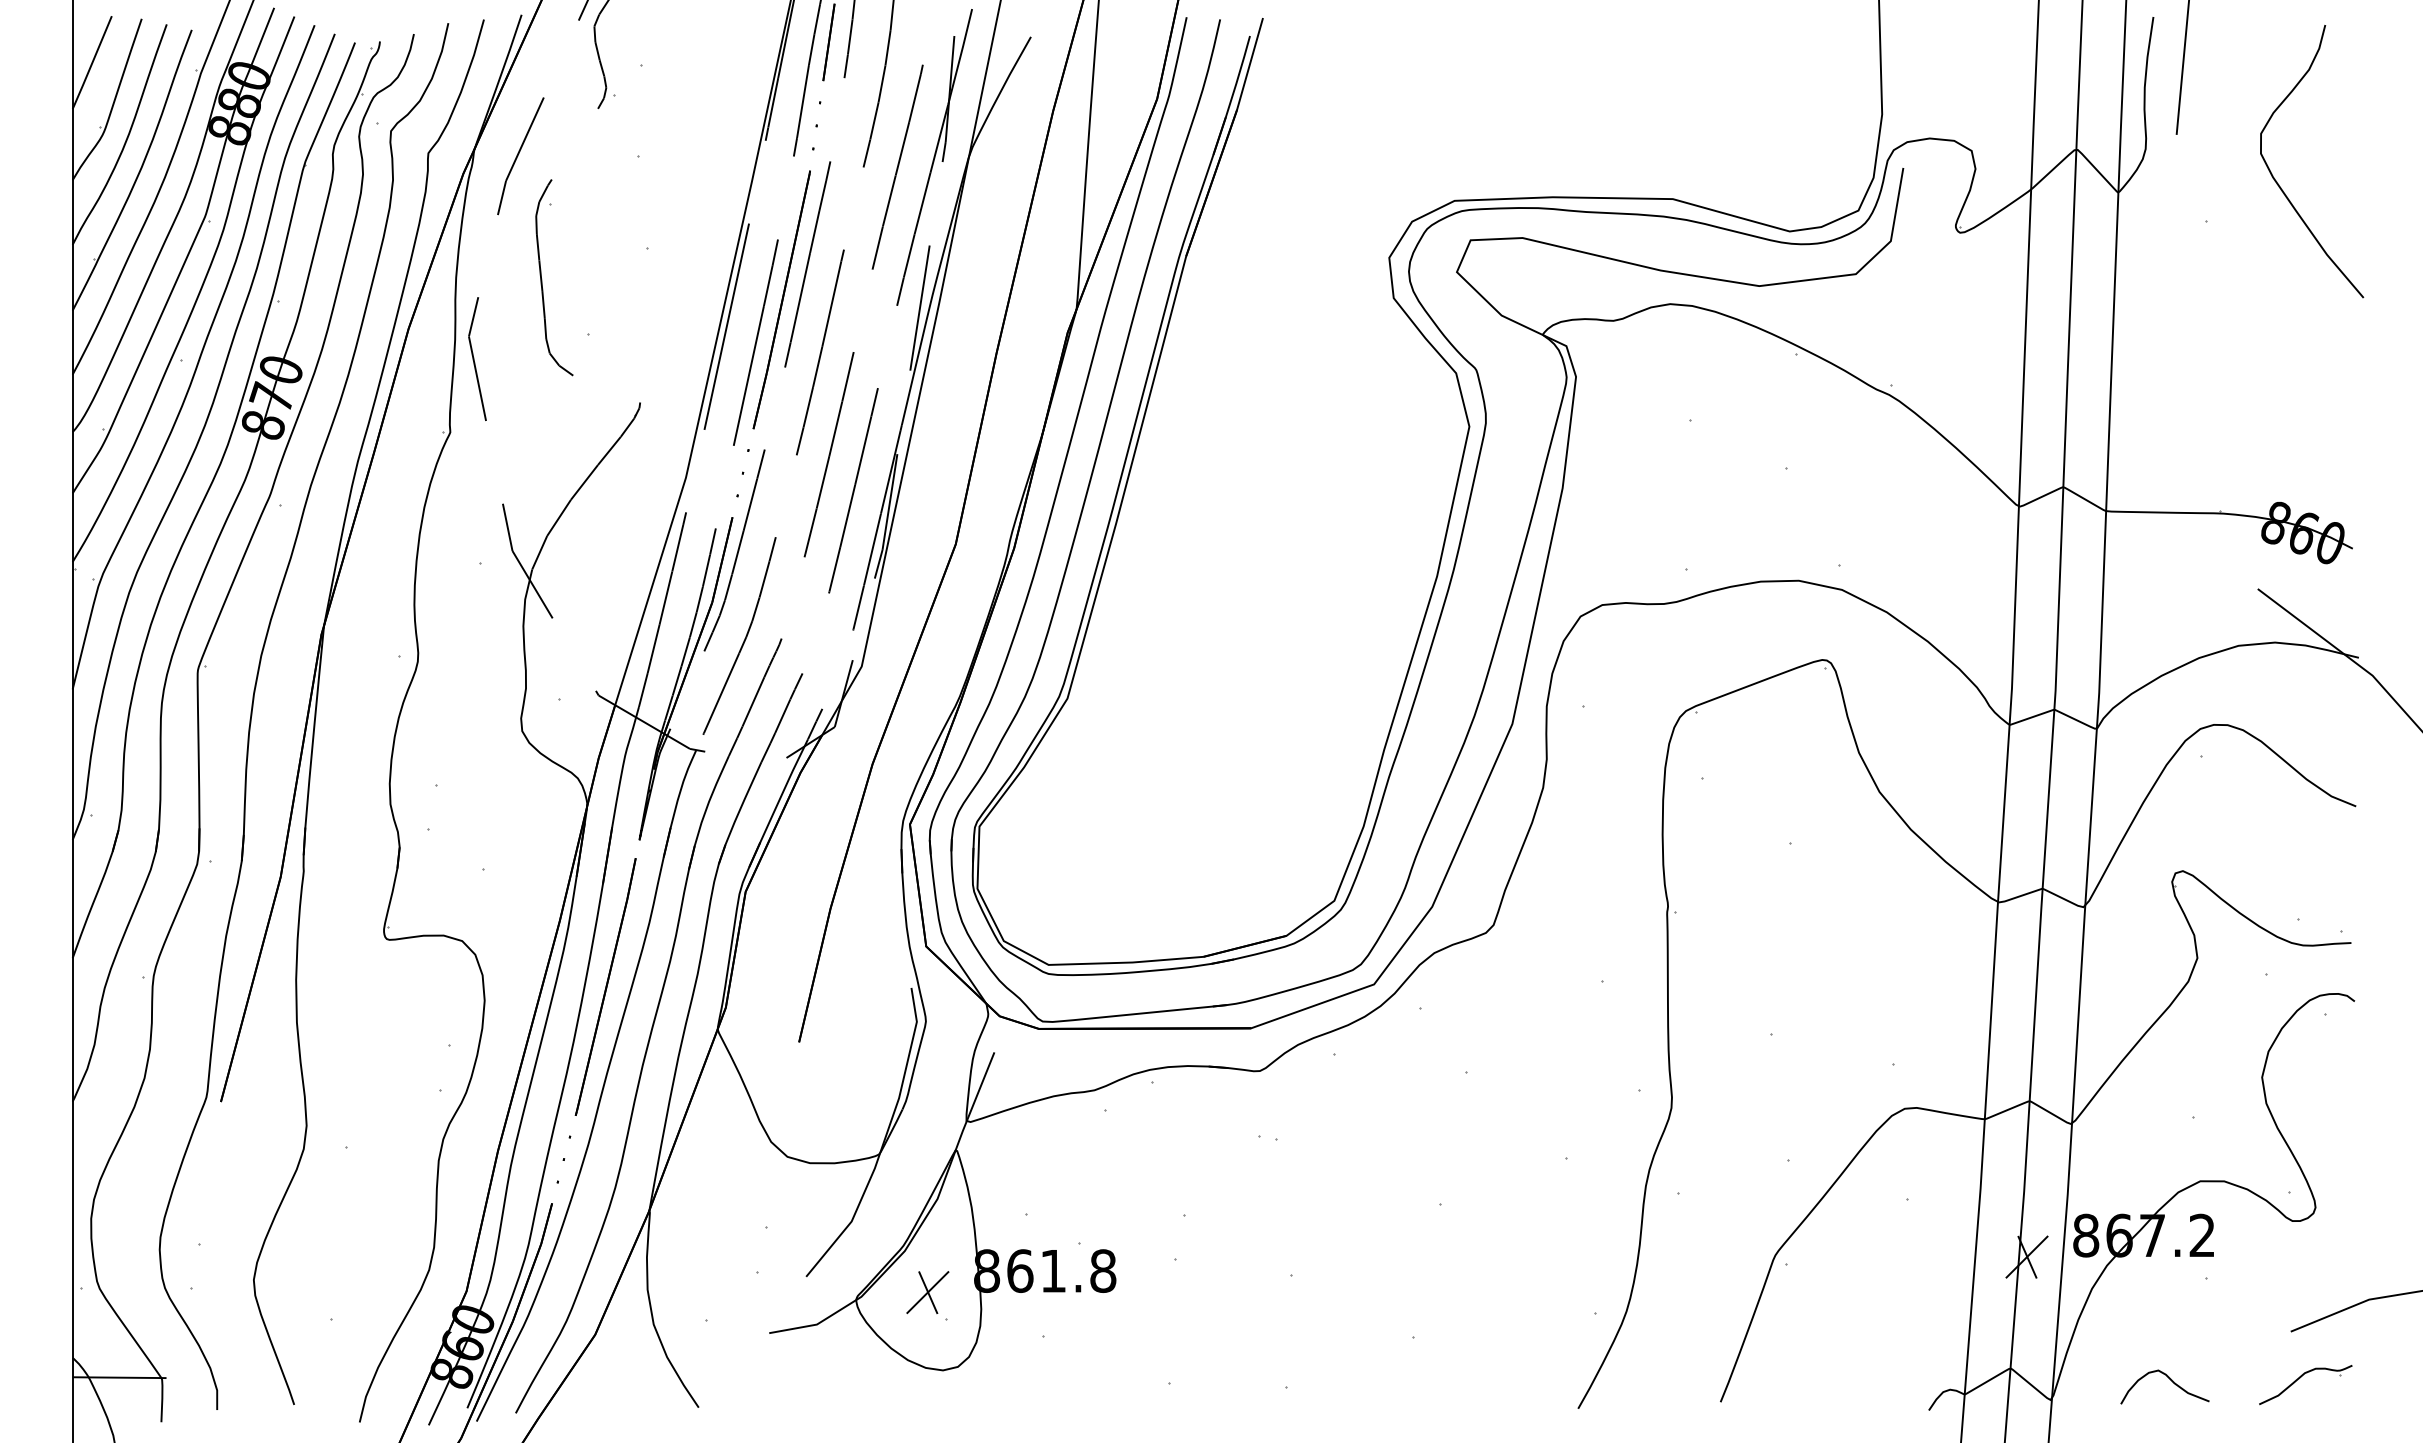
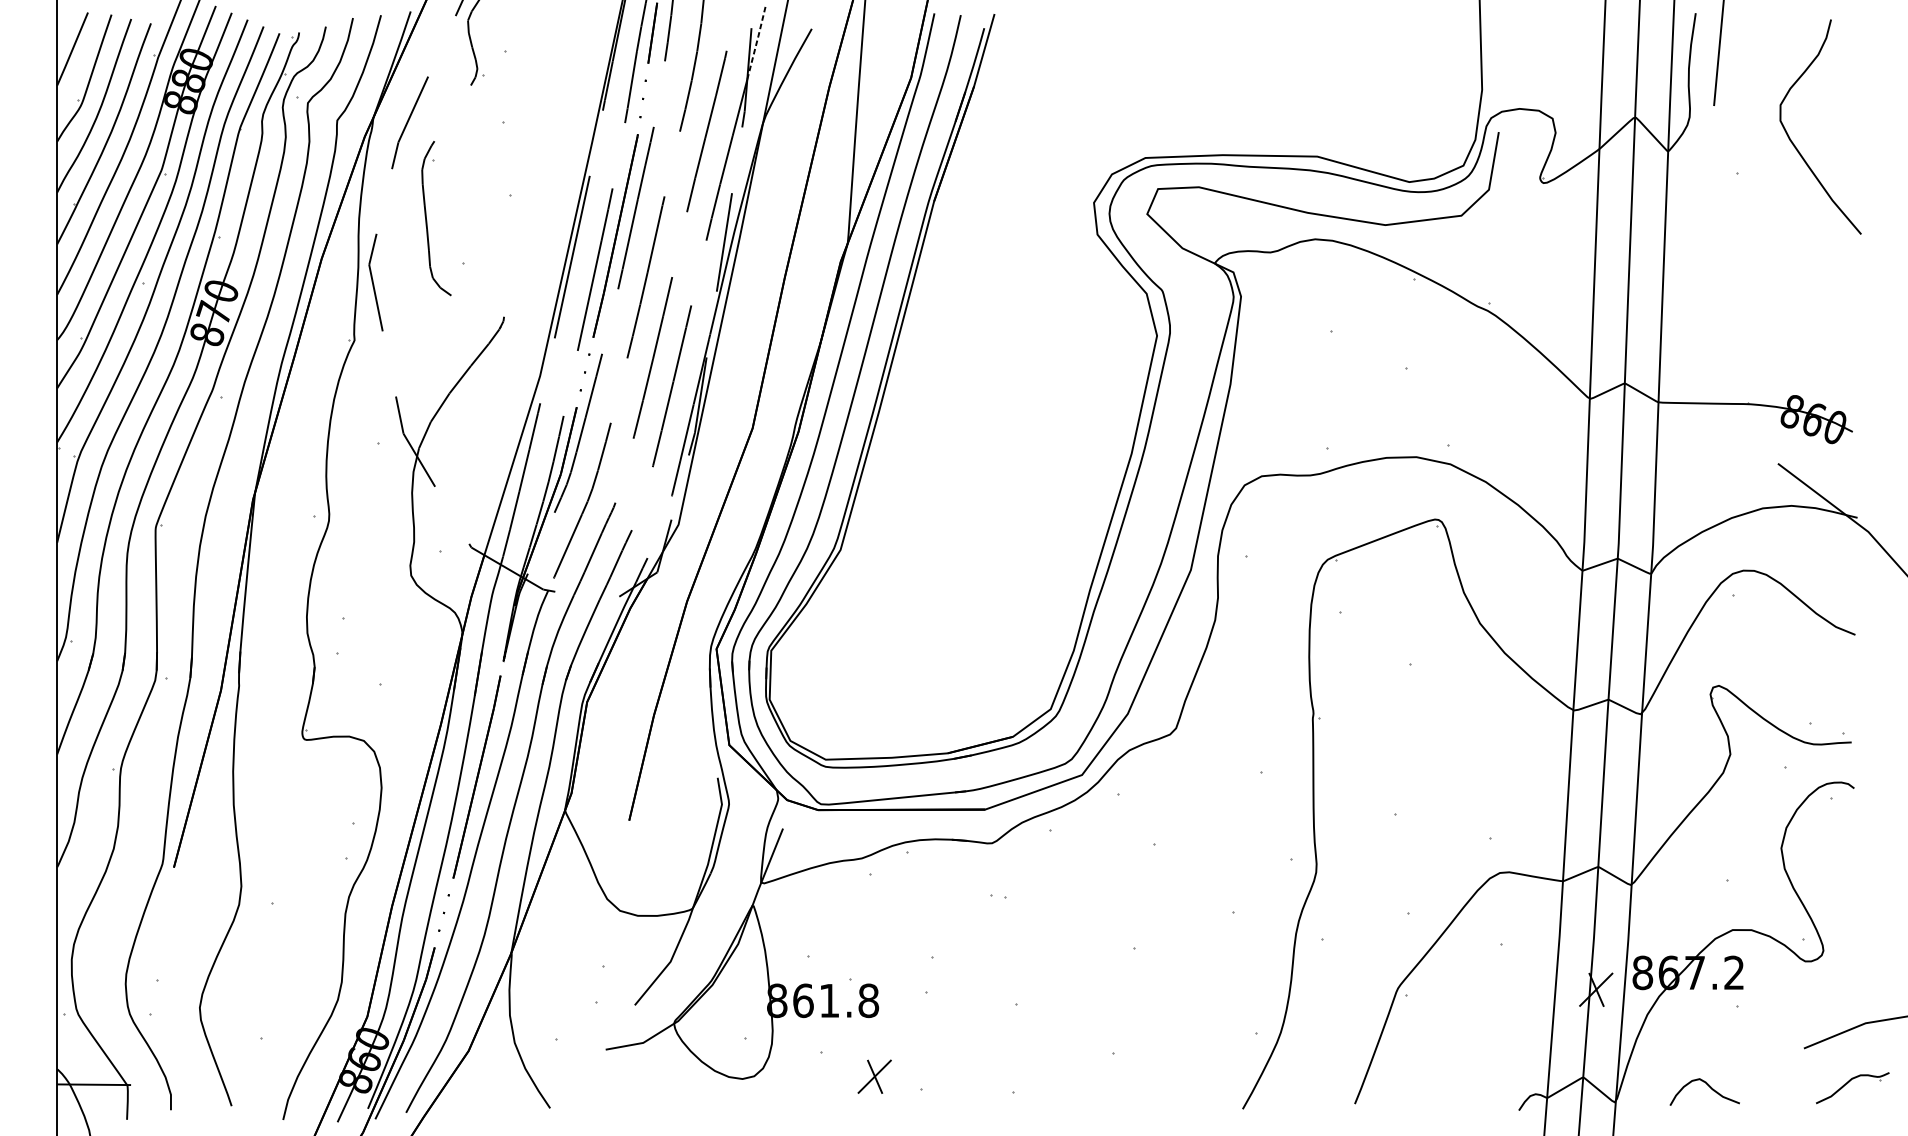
line: (960, 55) -> (756, 43), solid -> dashed
part: (927, 1292) -> (874, 1076), moved
part: (2299, 1379) -> (1847, 1083), moved

